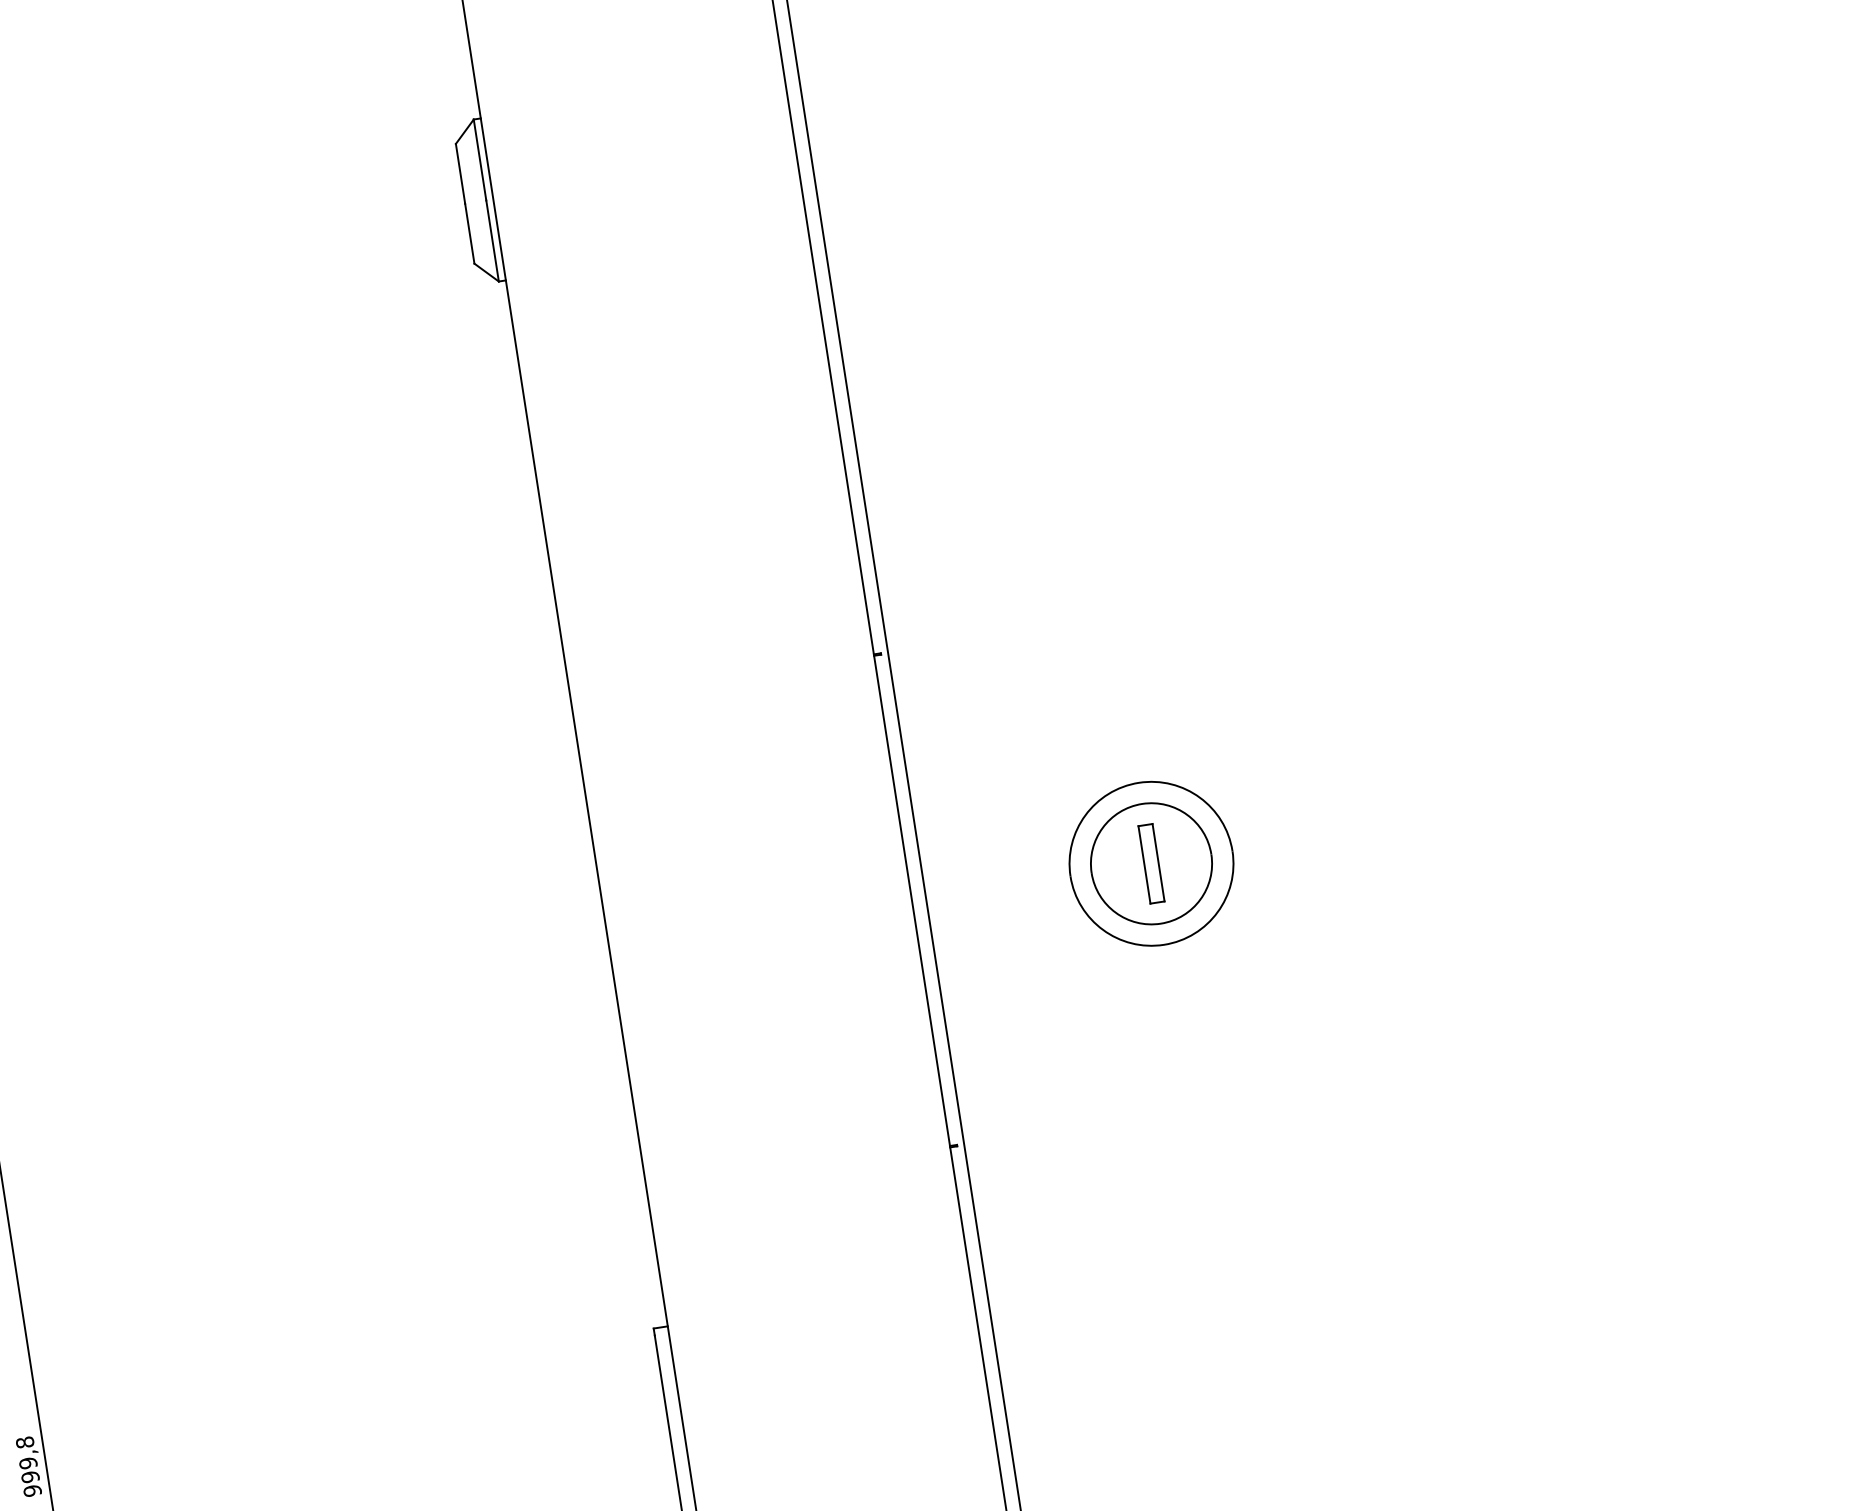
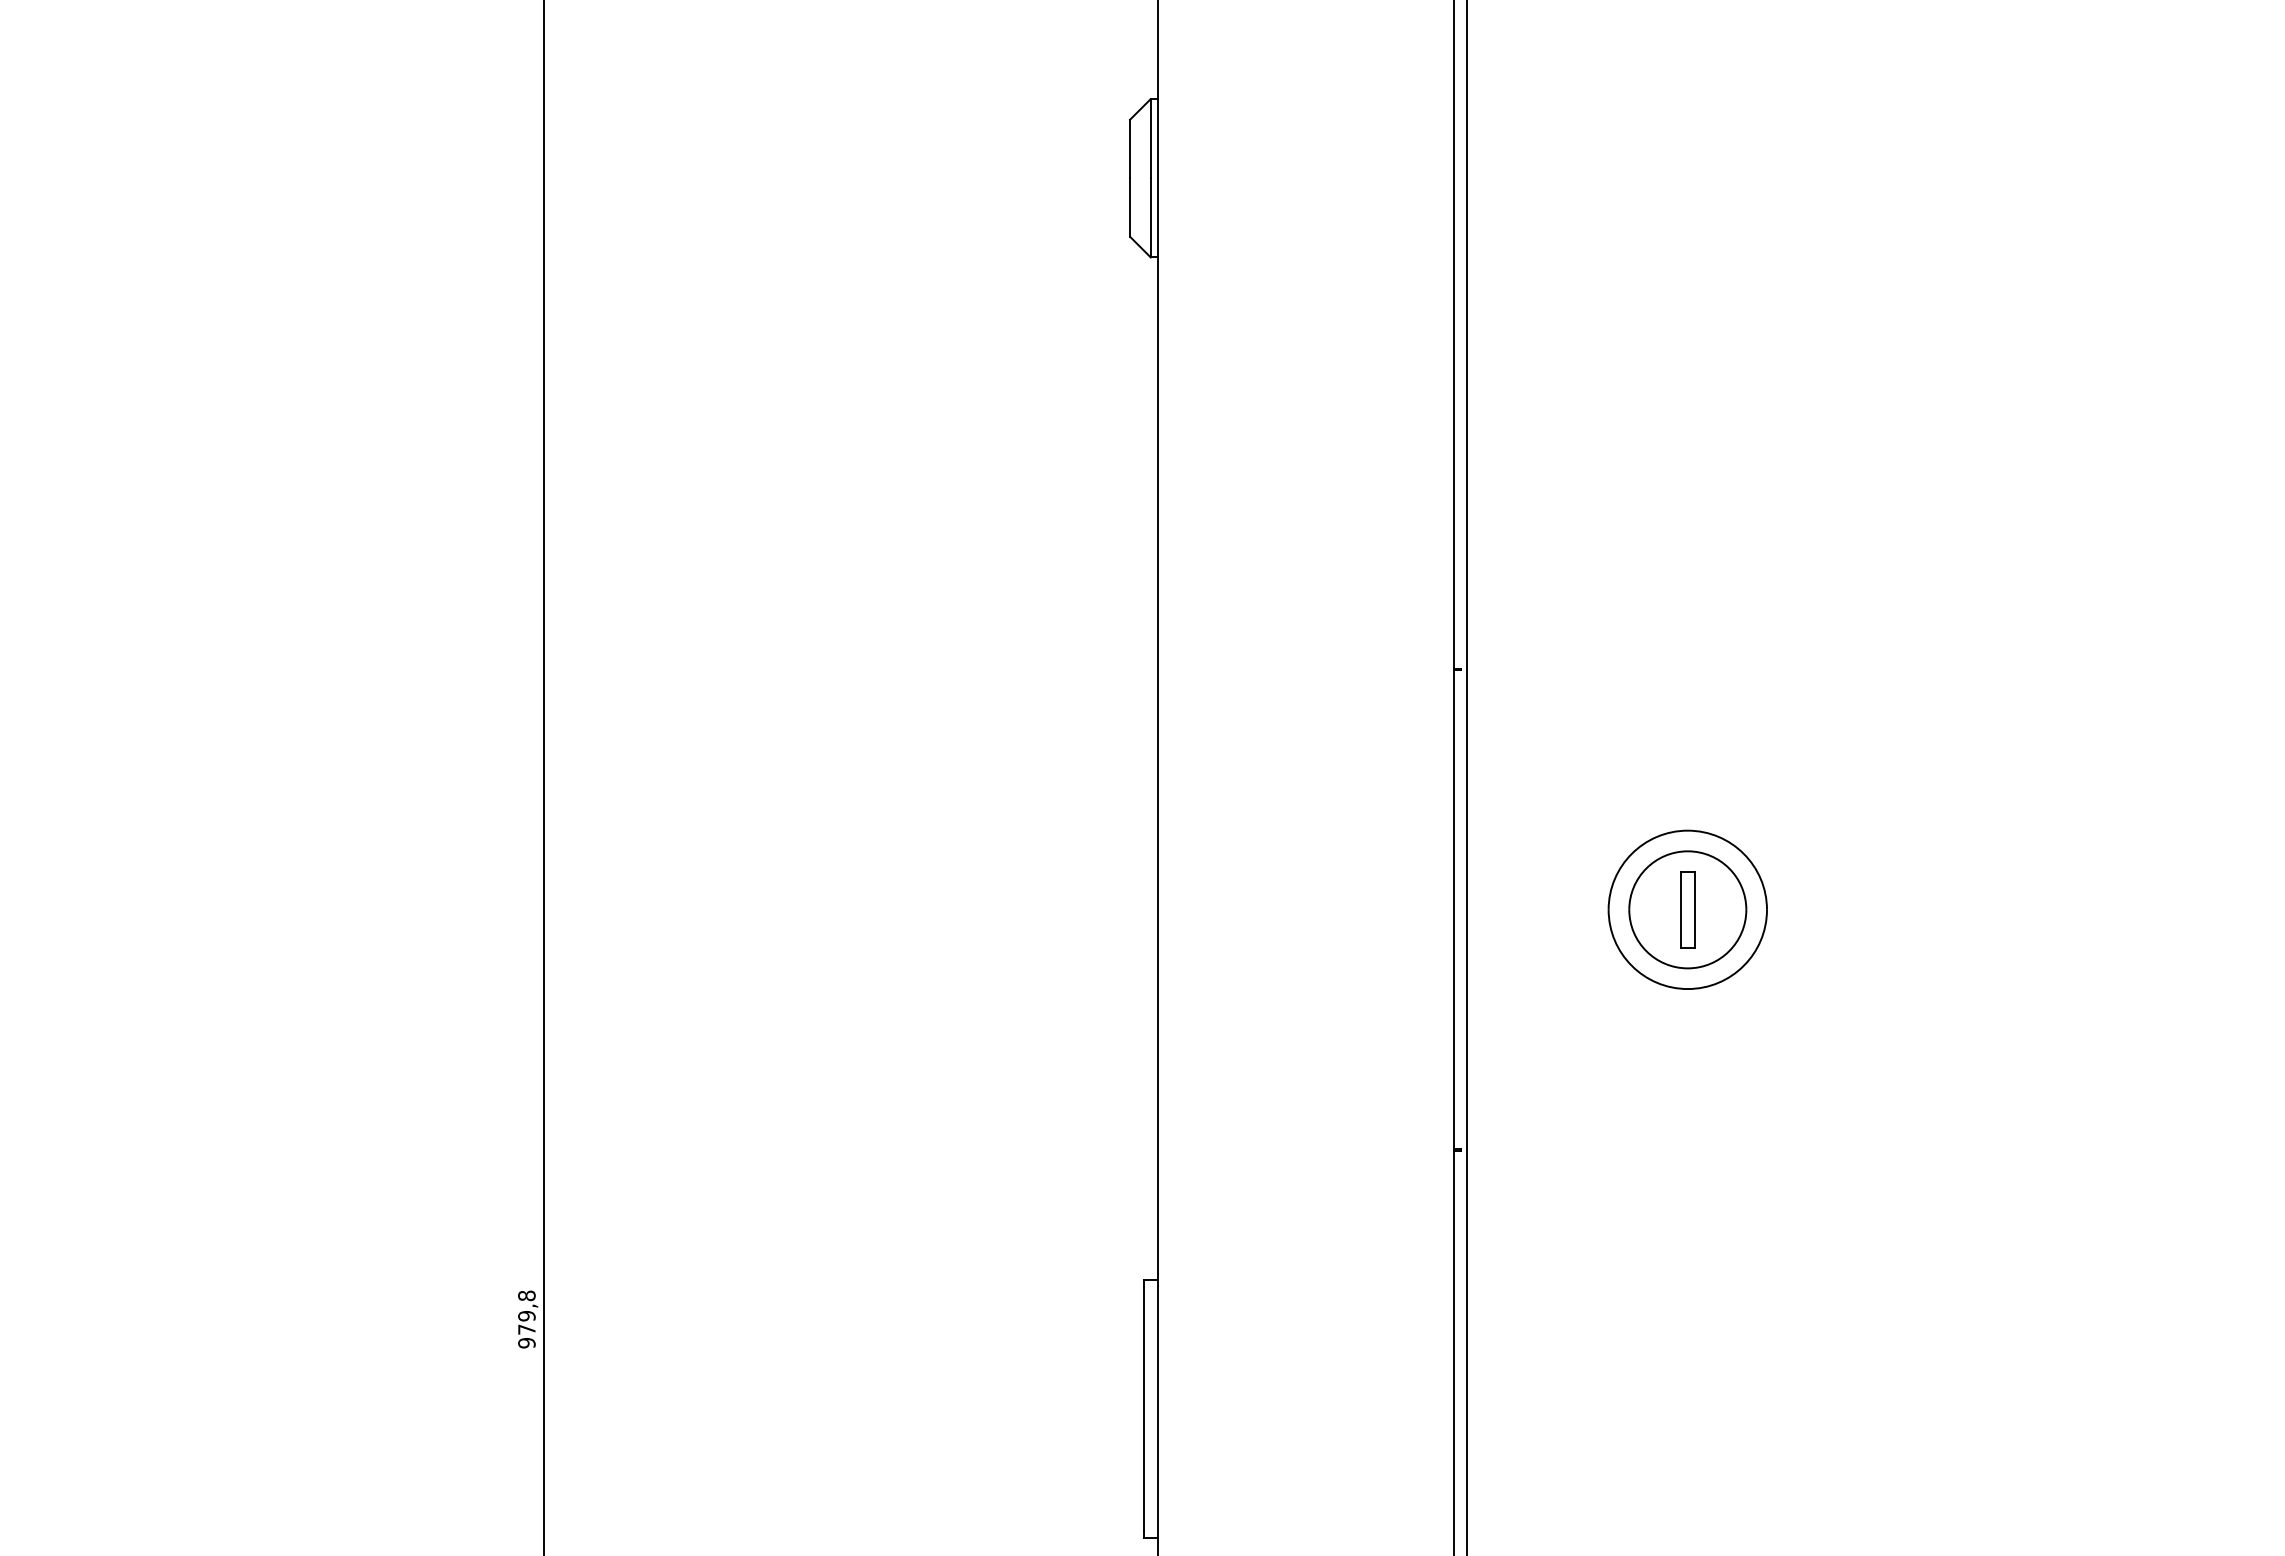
text: (30, 1476) -> (526, 1329), 999,8 -> 979,8

